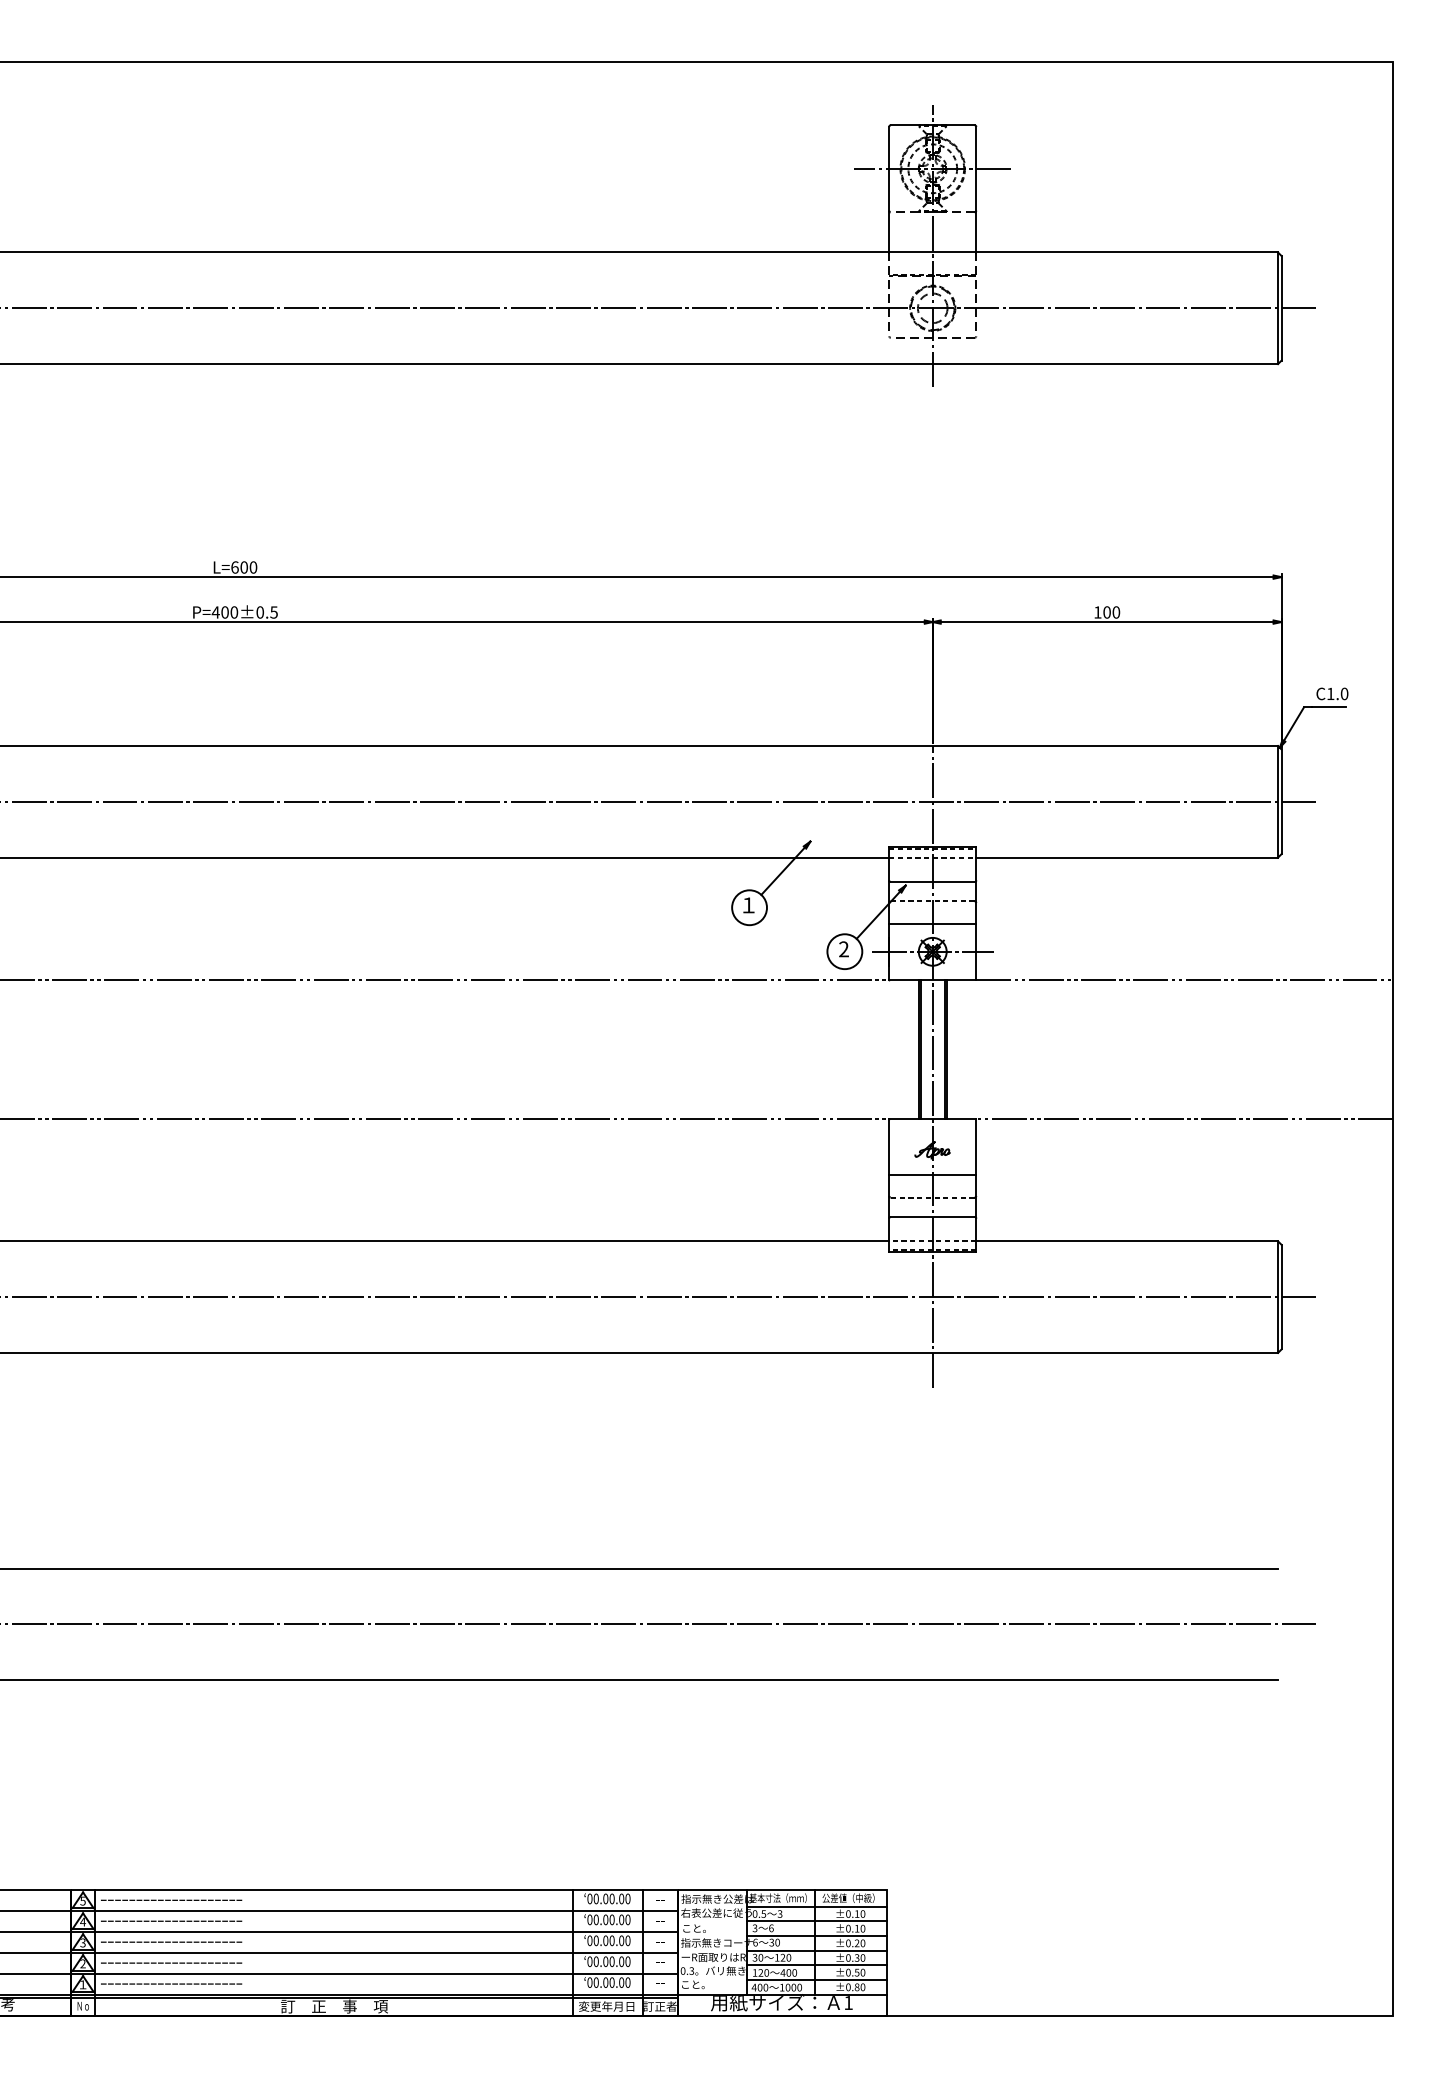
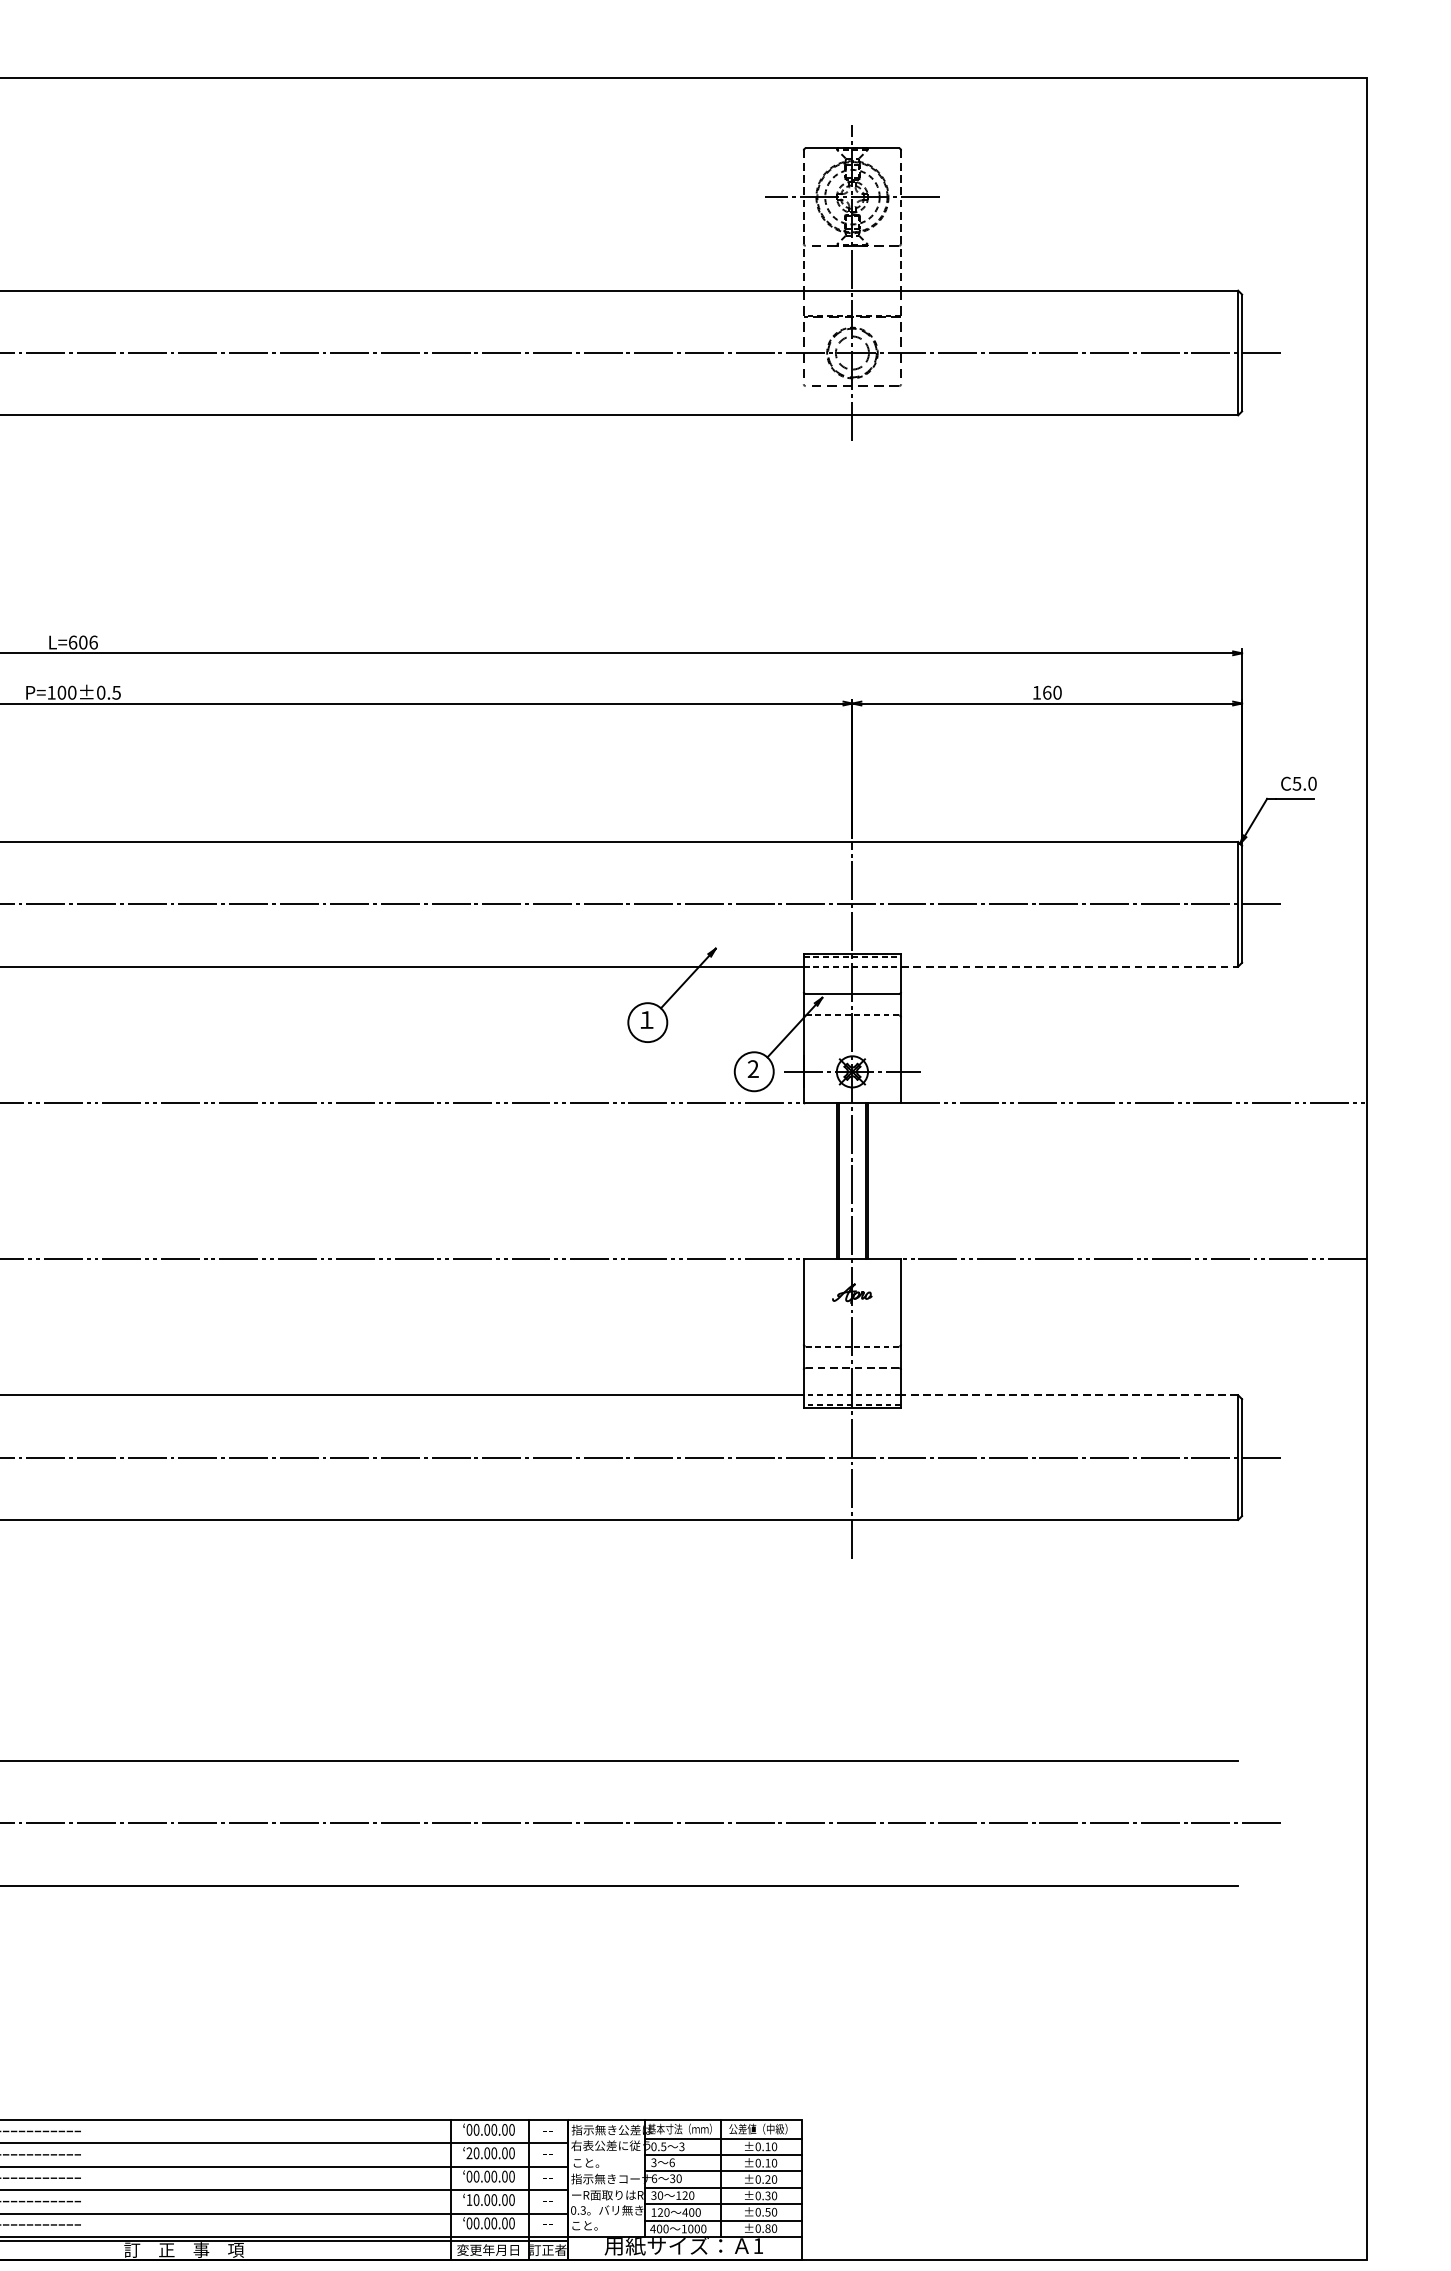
line: (889, 189) -> (804, 220), solid -> dashed
line: (976, 189) -> (901, 220), solid -> dashed
text: (253, 567) -> (93, 642), L=600 -> L=606
text: (215, 612) -> (51, 692), P=400±0.5 -> P=100±0.5
text: (1106, 612) -> (1046, 692), 100 -> 160
text: (1330, 693) -> (1296, 783), C1.0 -> C5.0
line: (1127, 857) -> (1070, 966), solid -> dashed
line: (932, 923) -> (852, 1040), removed
line: (932, 1175) -> (852, 1321), removed
line: (932, 1216) -> (852, 1367), solid -> dashed
line: (1127, 1241) -> (1070, 1395), solid -> dashed
text: (589, 1919) -> (469, 2152), 00.00.00 -> 20.00.00
text: (589, 1961) -> (469, 2199), 00.00.00 -> 10.00.00

